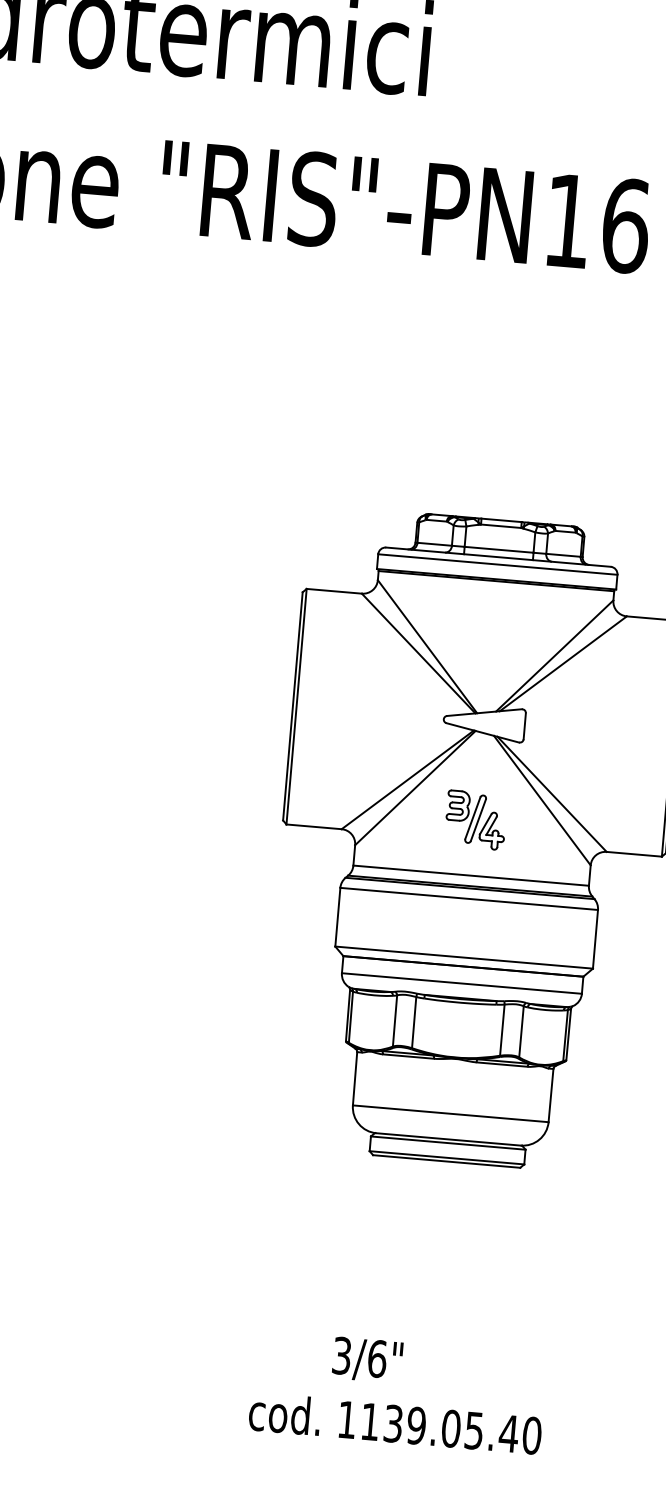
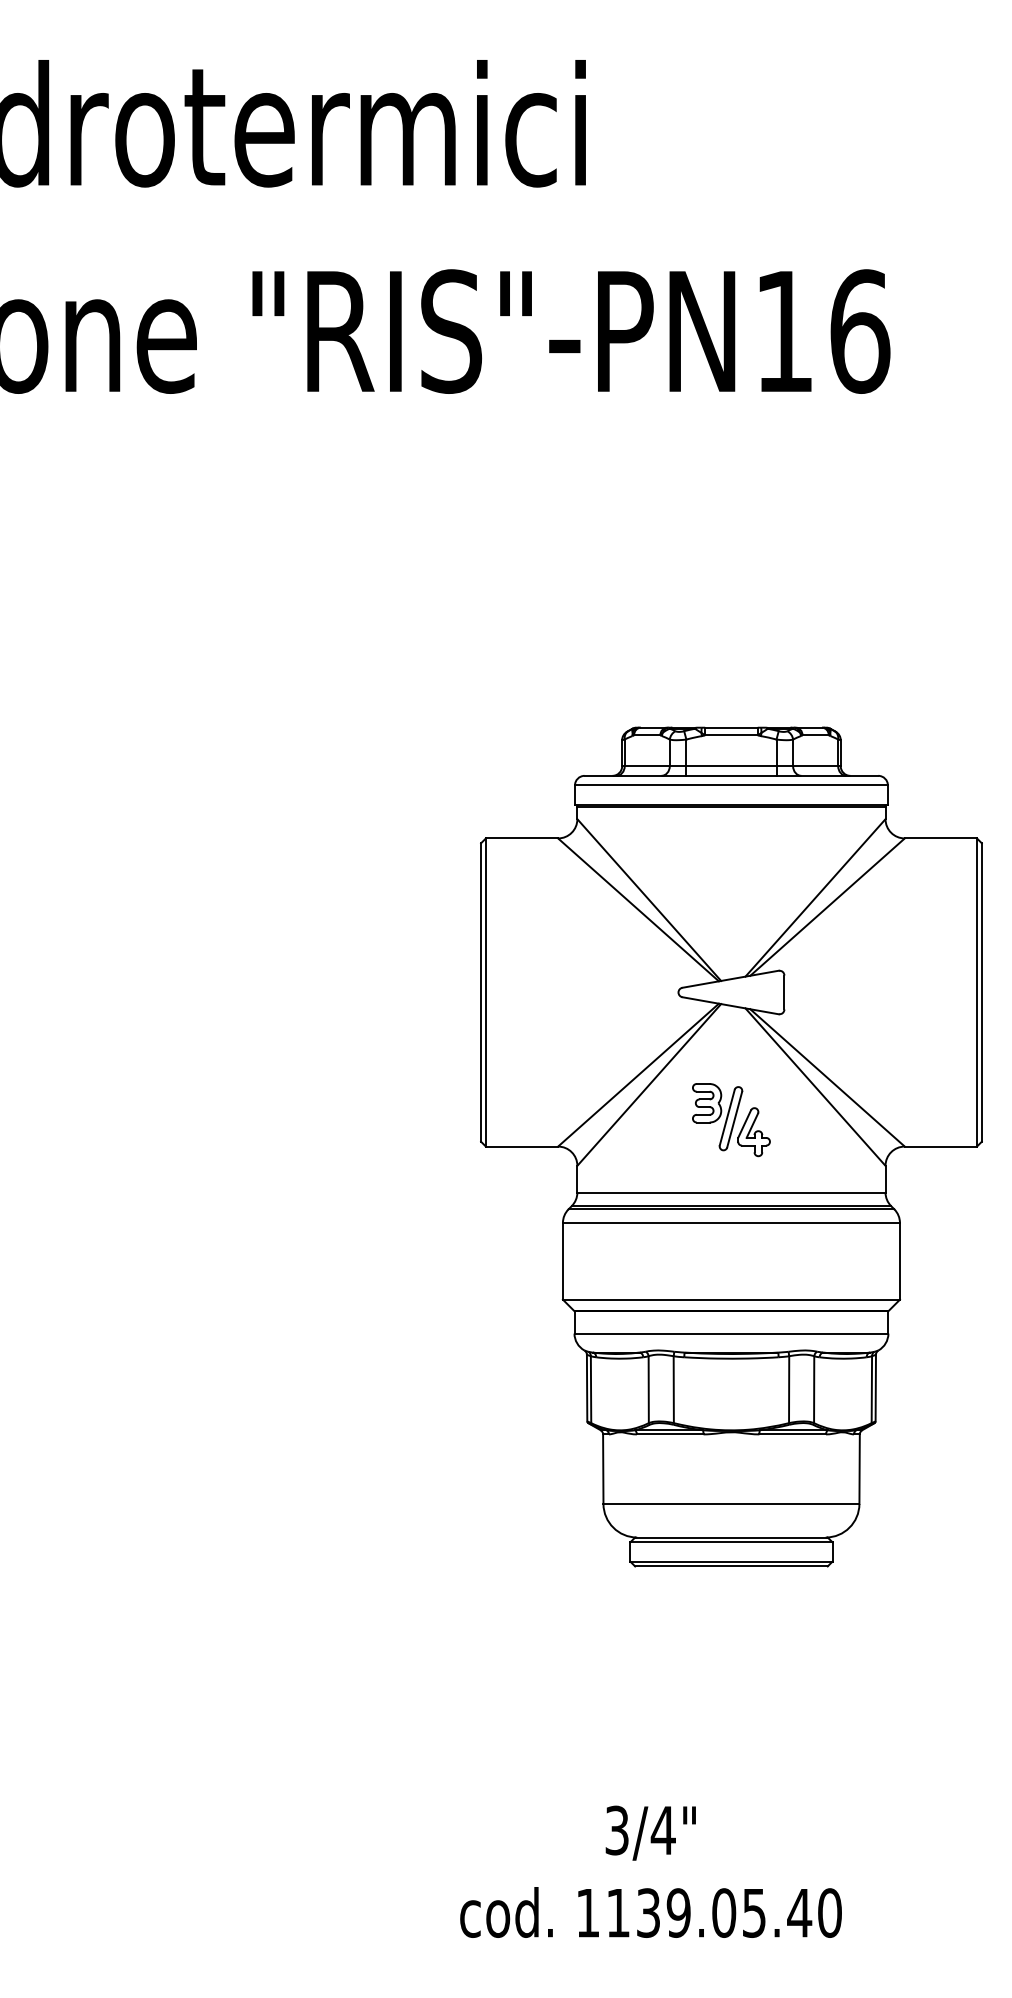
text: (376, 1358) -> (662, 1830), 3/6" -> 3/4"
text: (394, 1423) -> (650, 1912), moved

